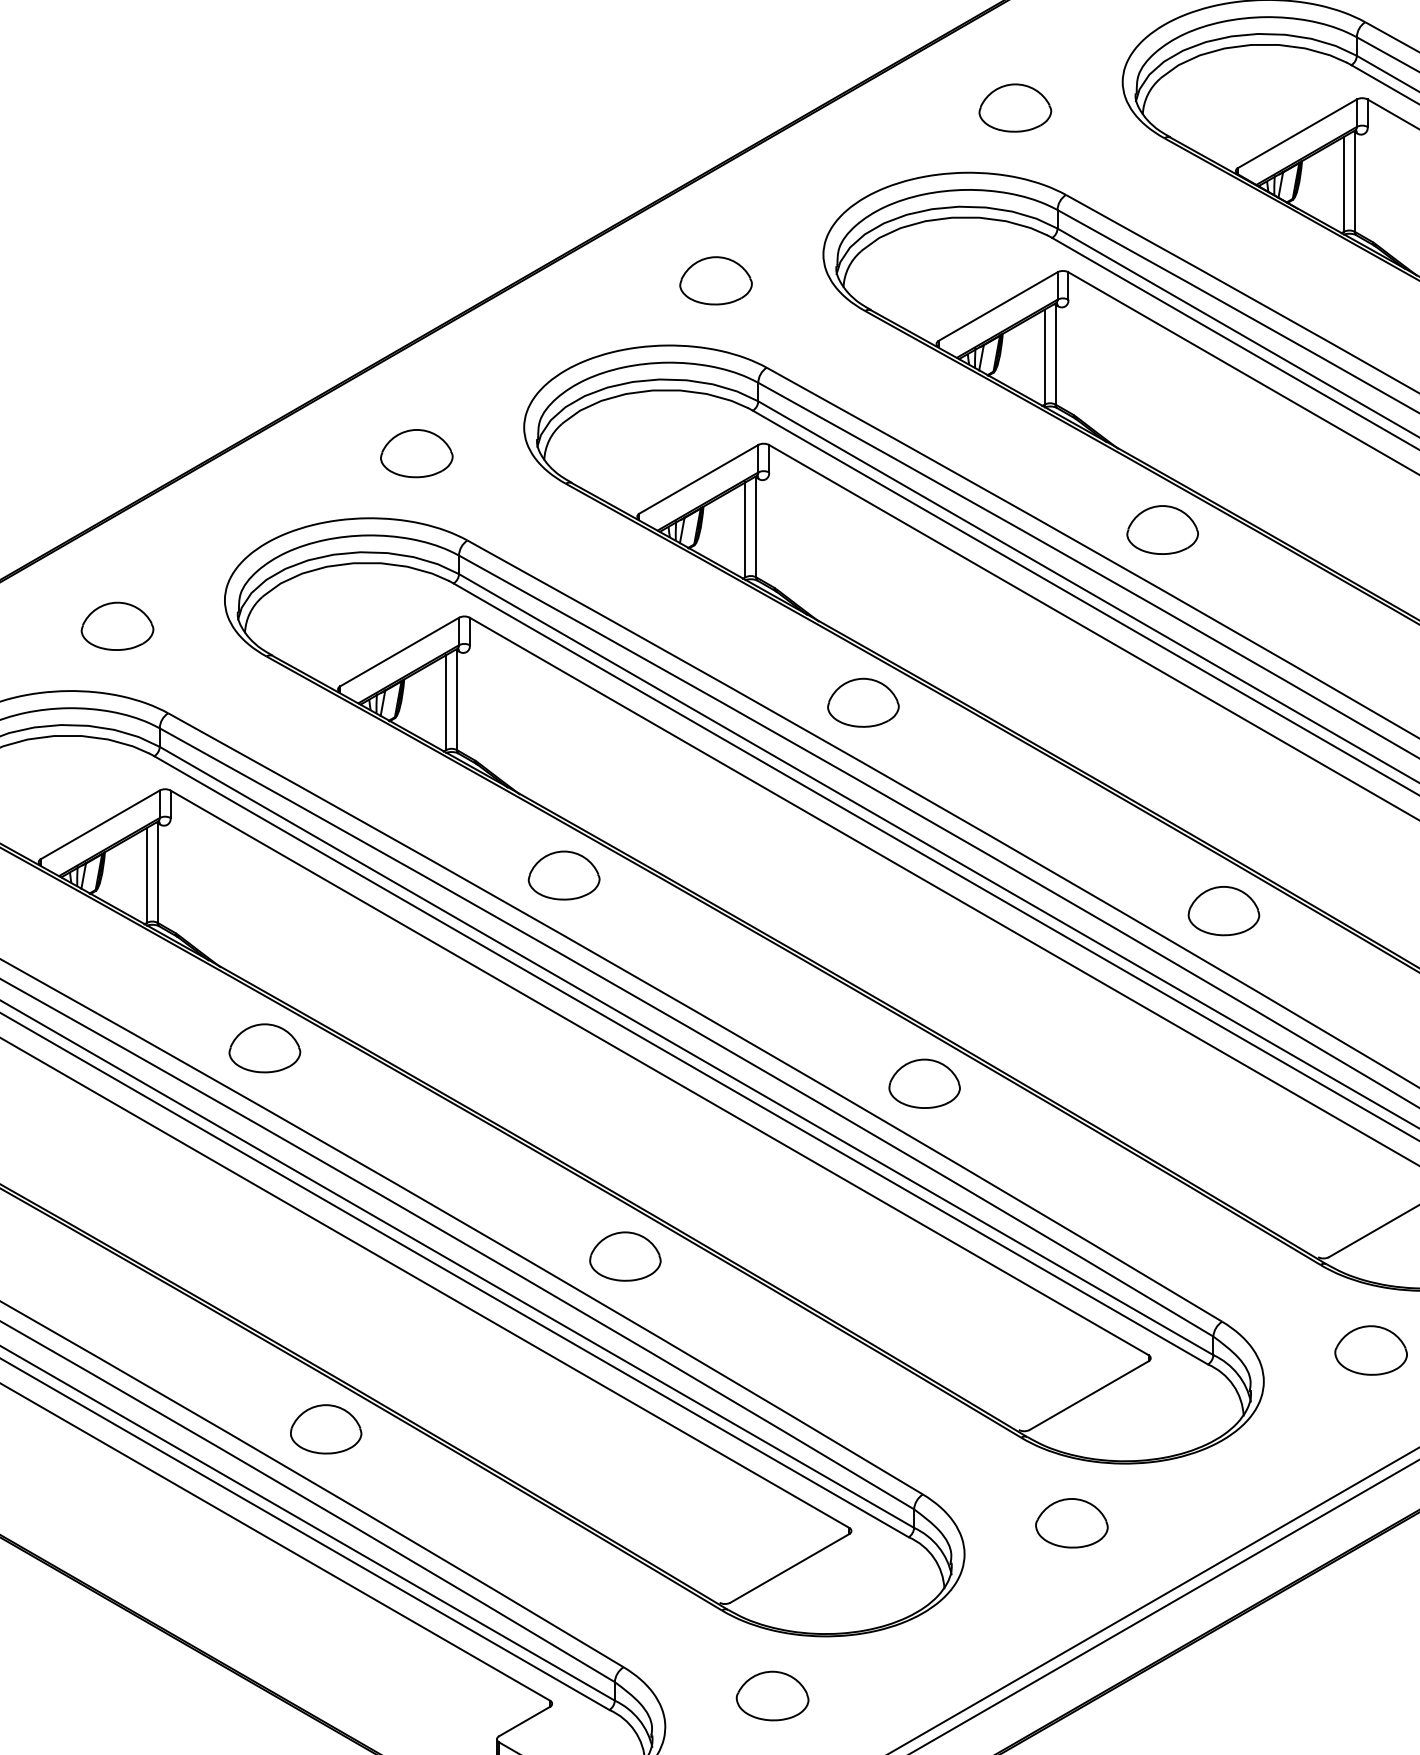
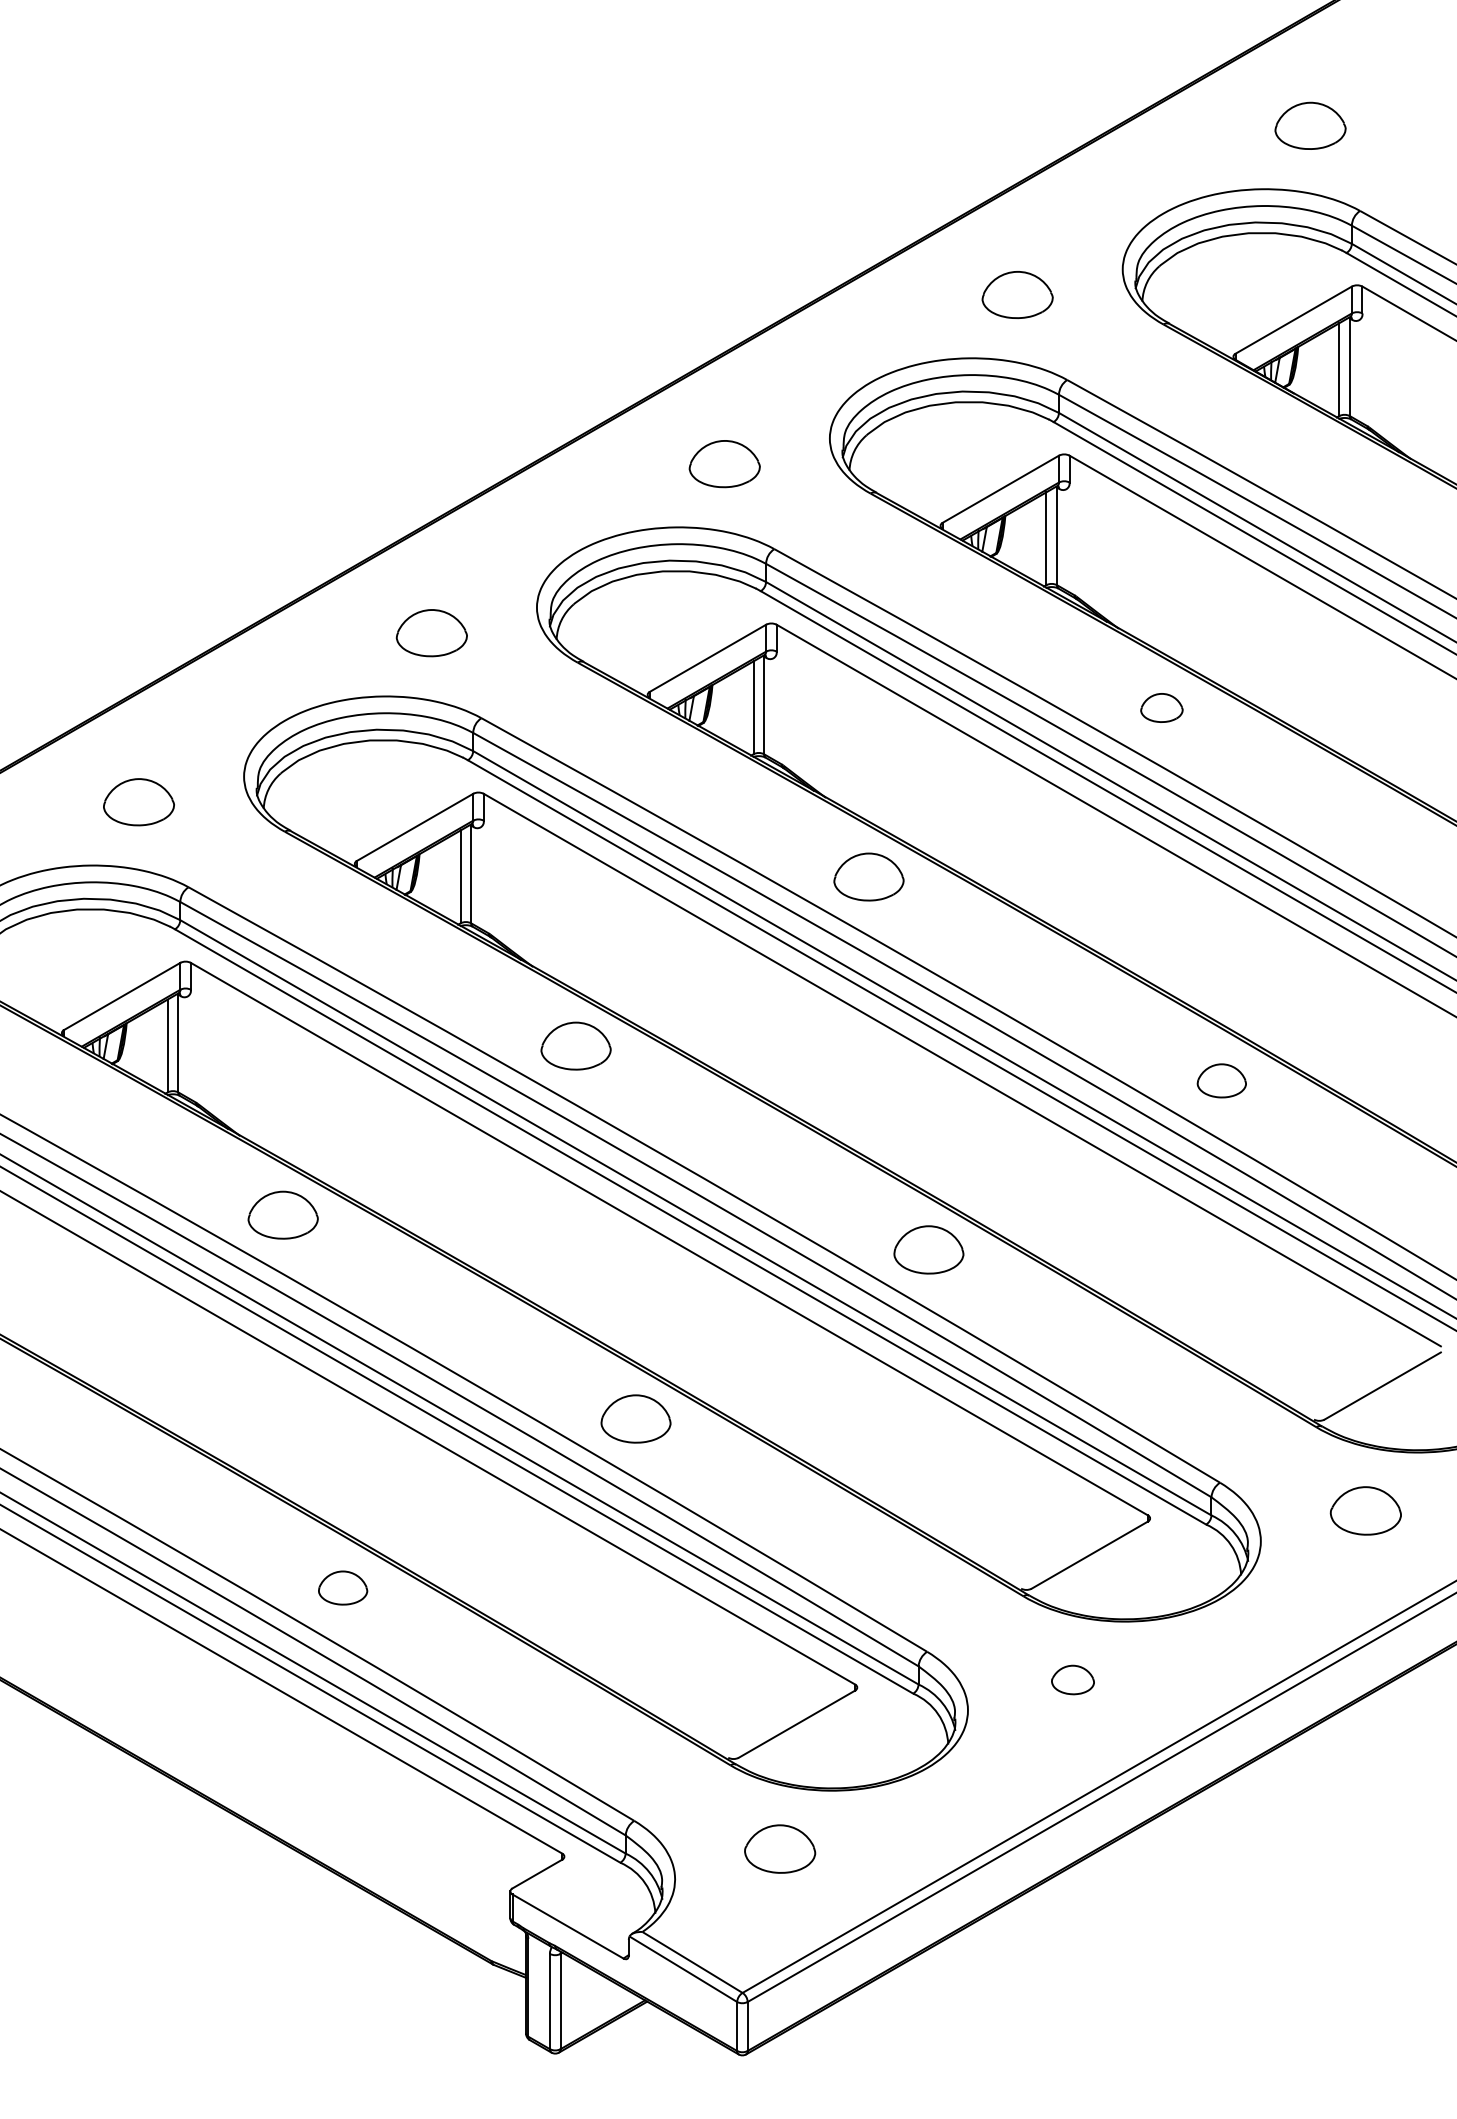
part: (1162, 529) -> (1161, 707), size x0.6
part: (1223, 910) -> (1221, 1080), size x0.7
part: (325, 1428) -> (342, 1587), size x0.7
part: (1071, 1522) -> (1072, 1679), size x0.6

